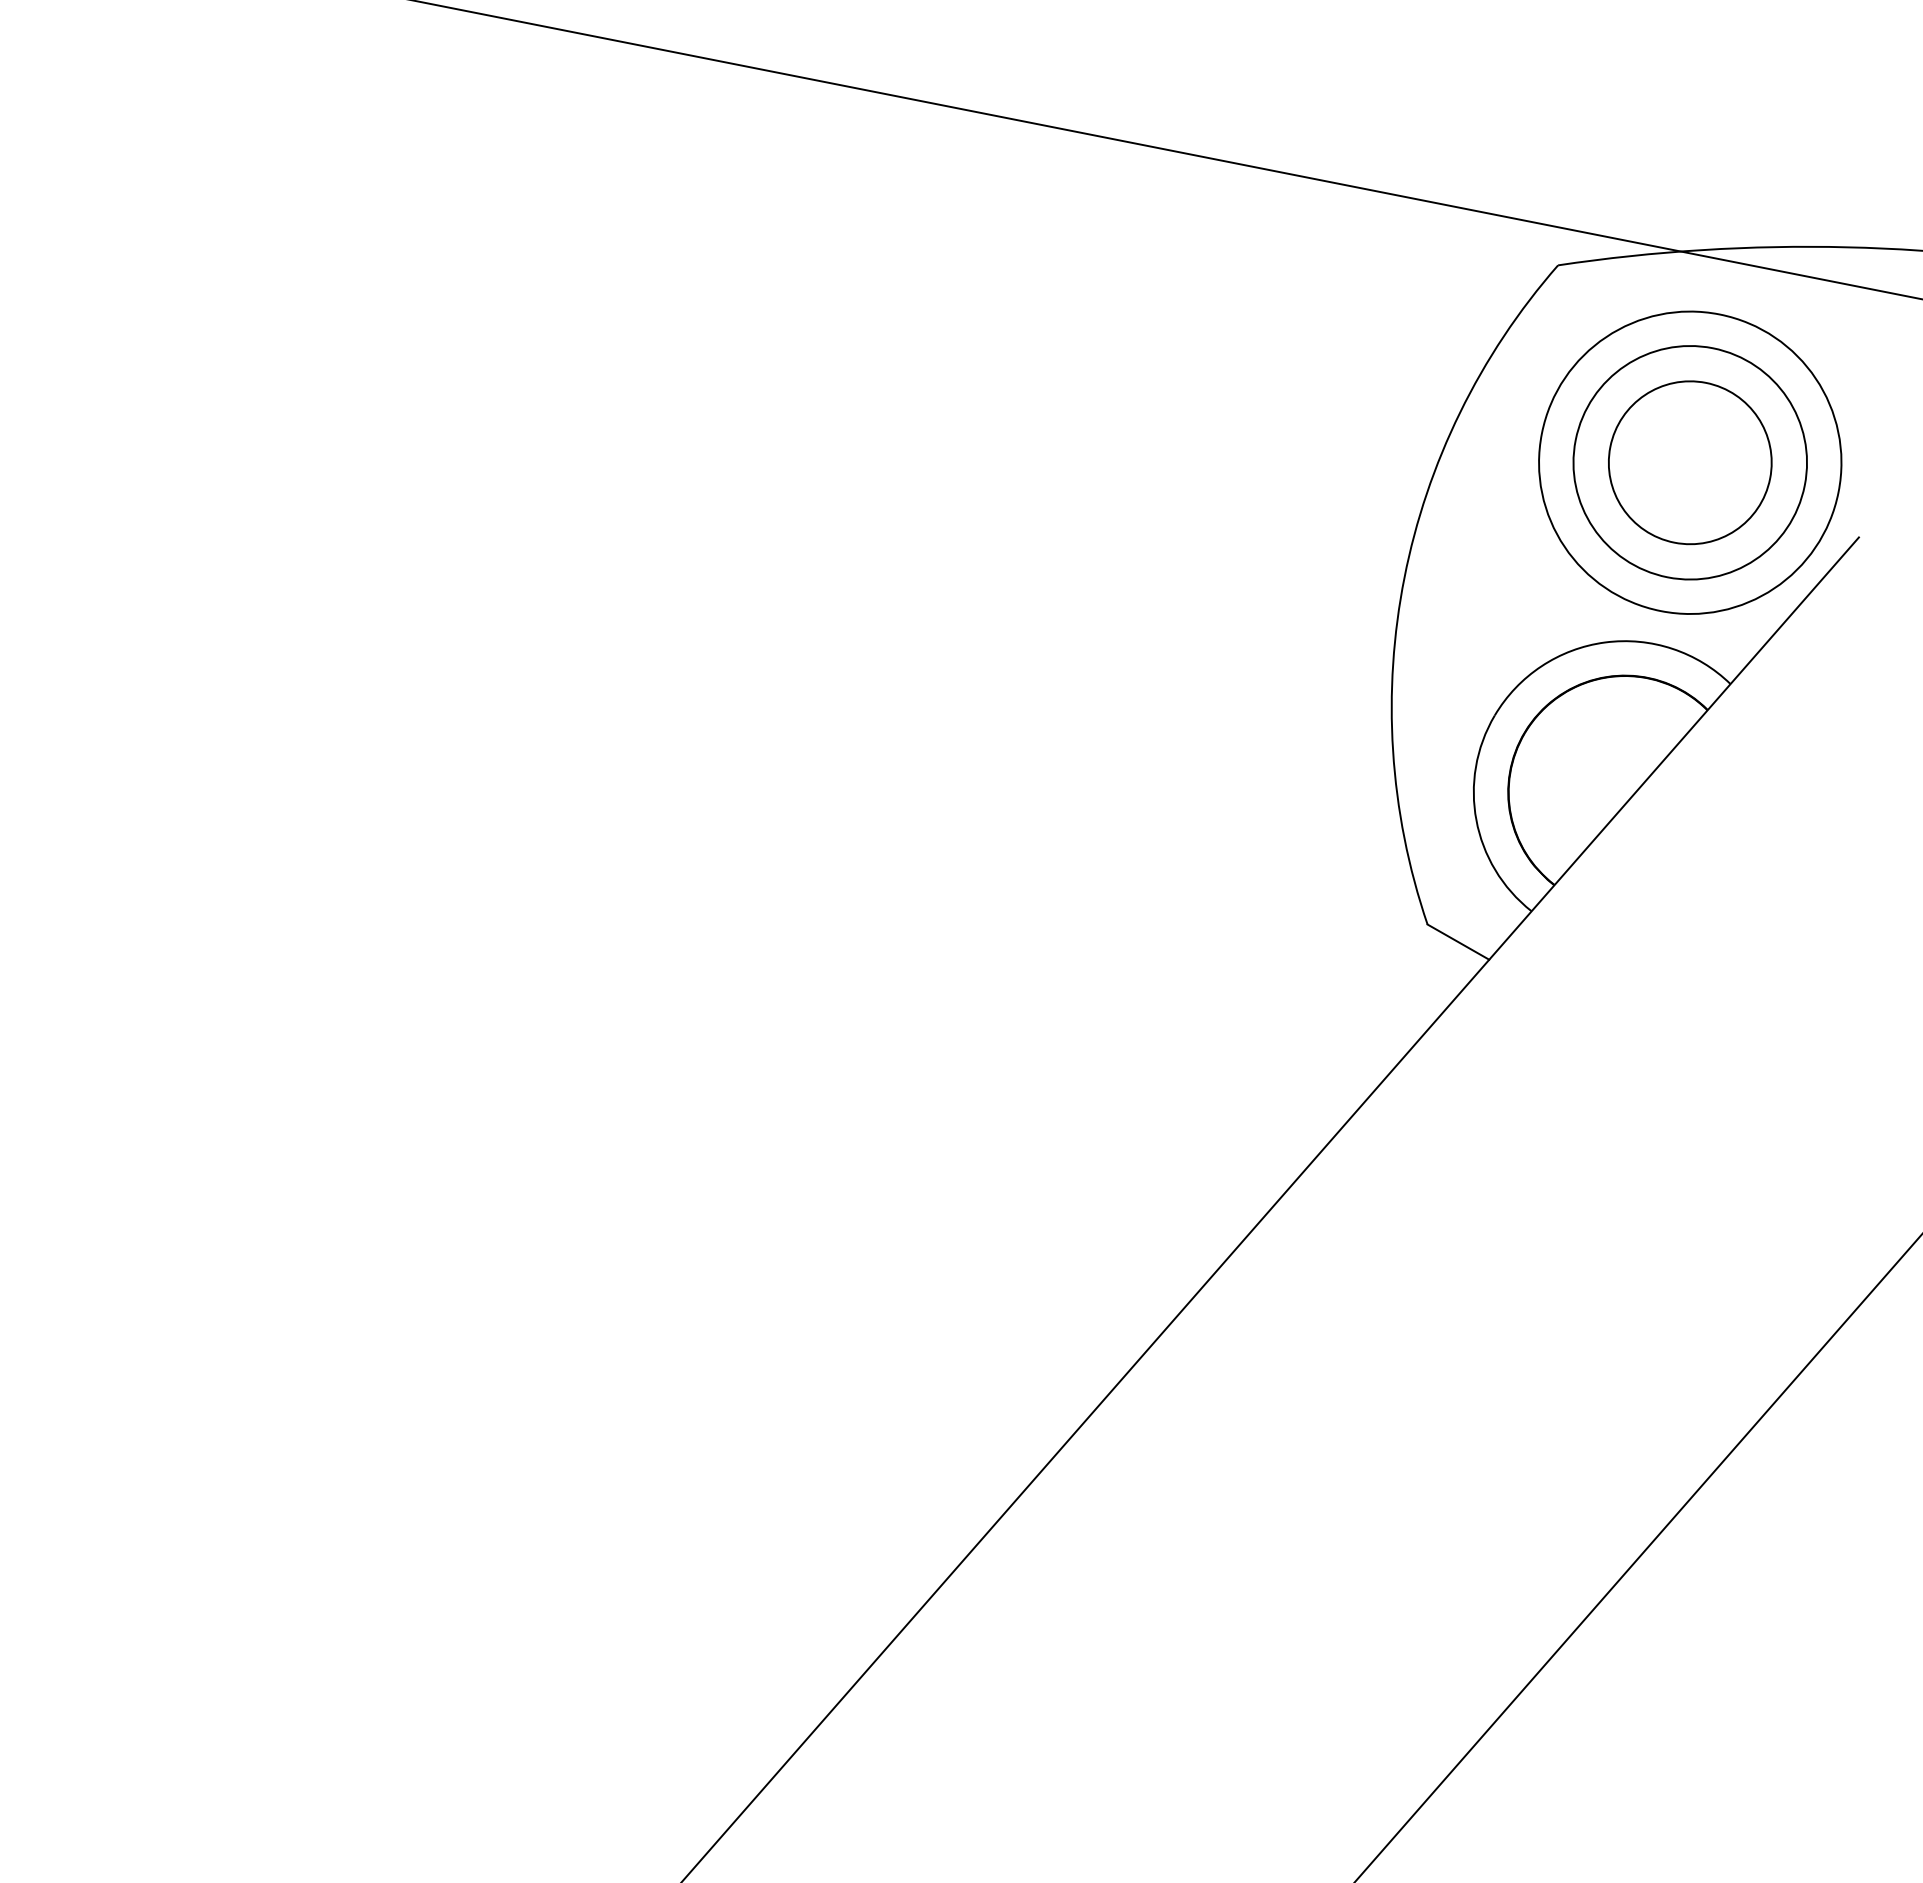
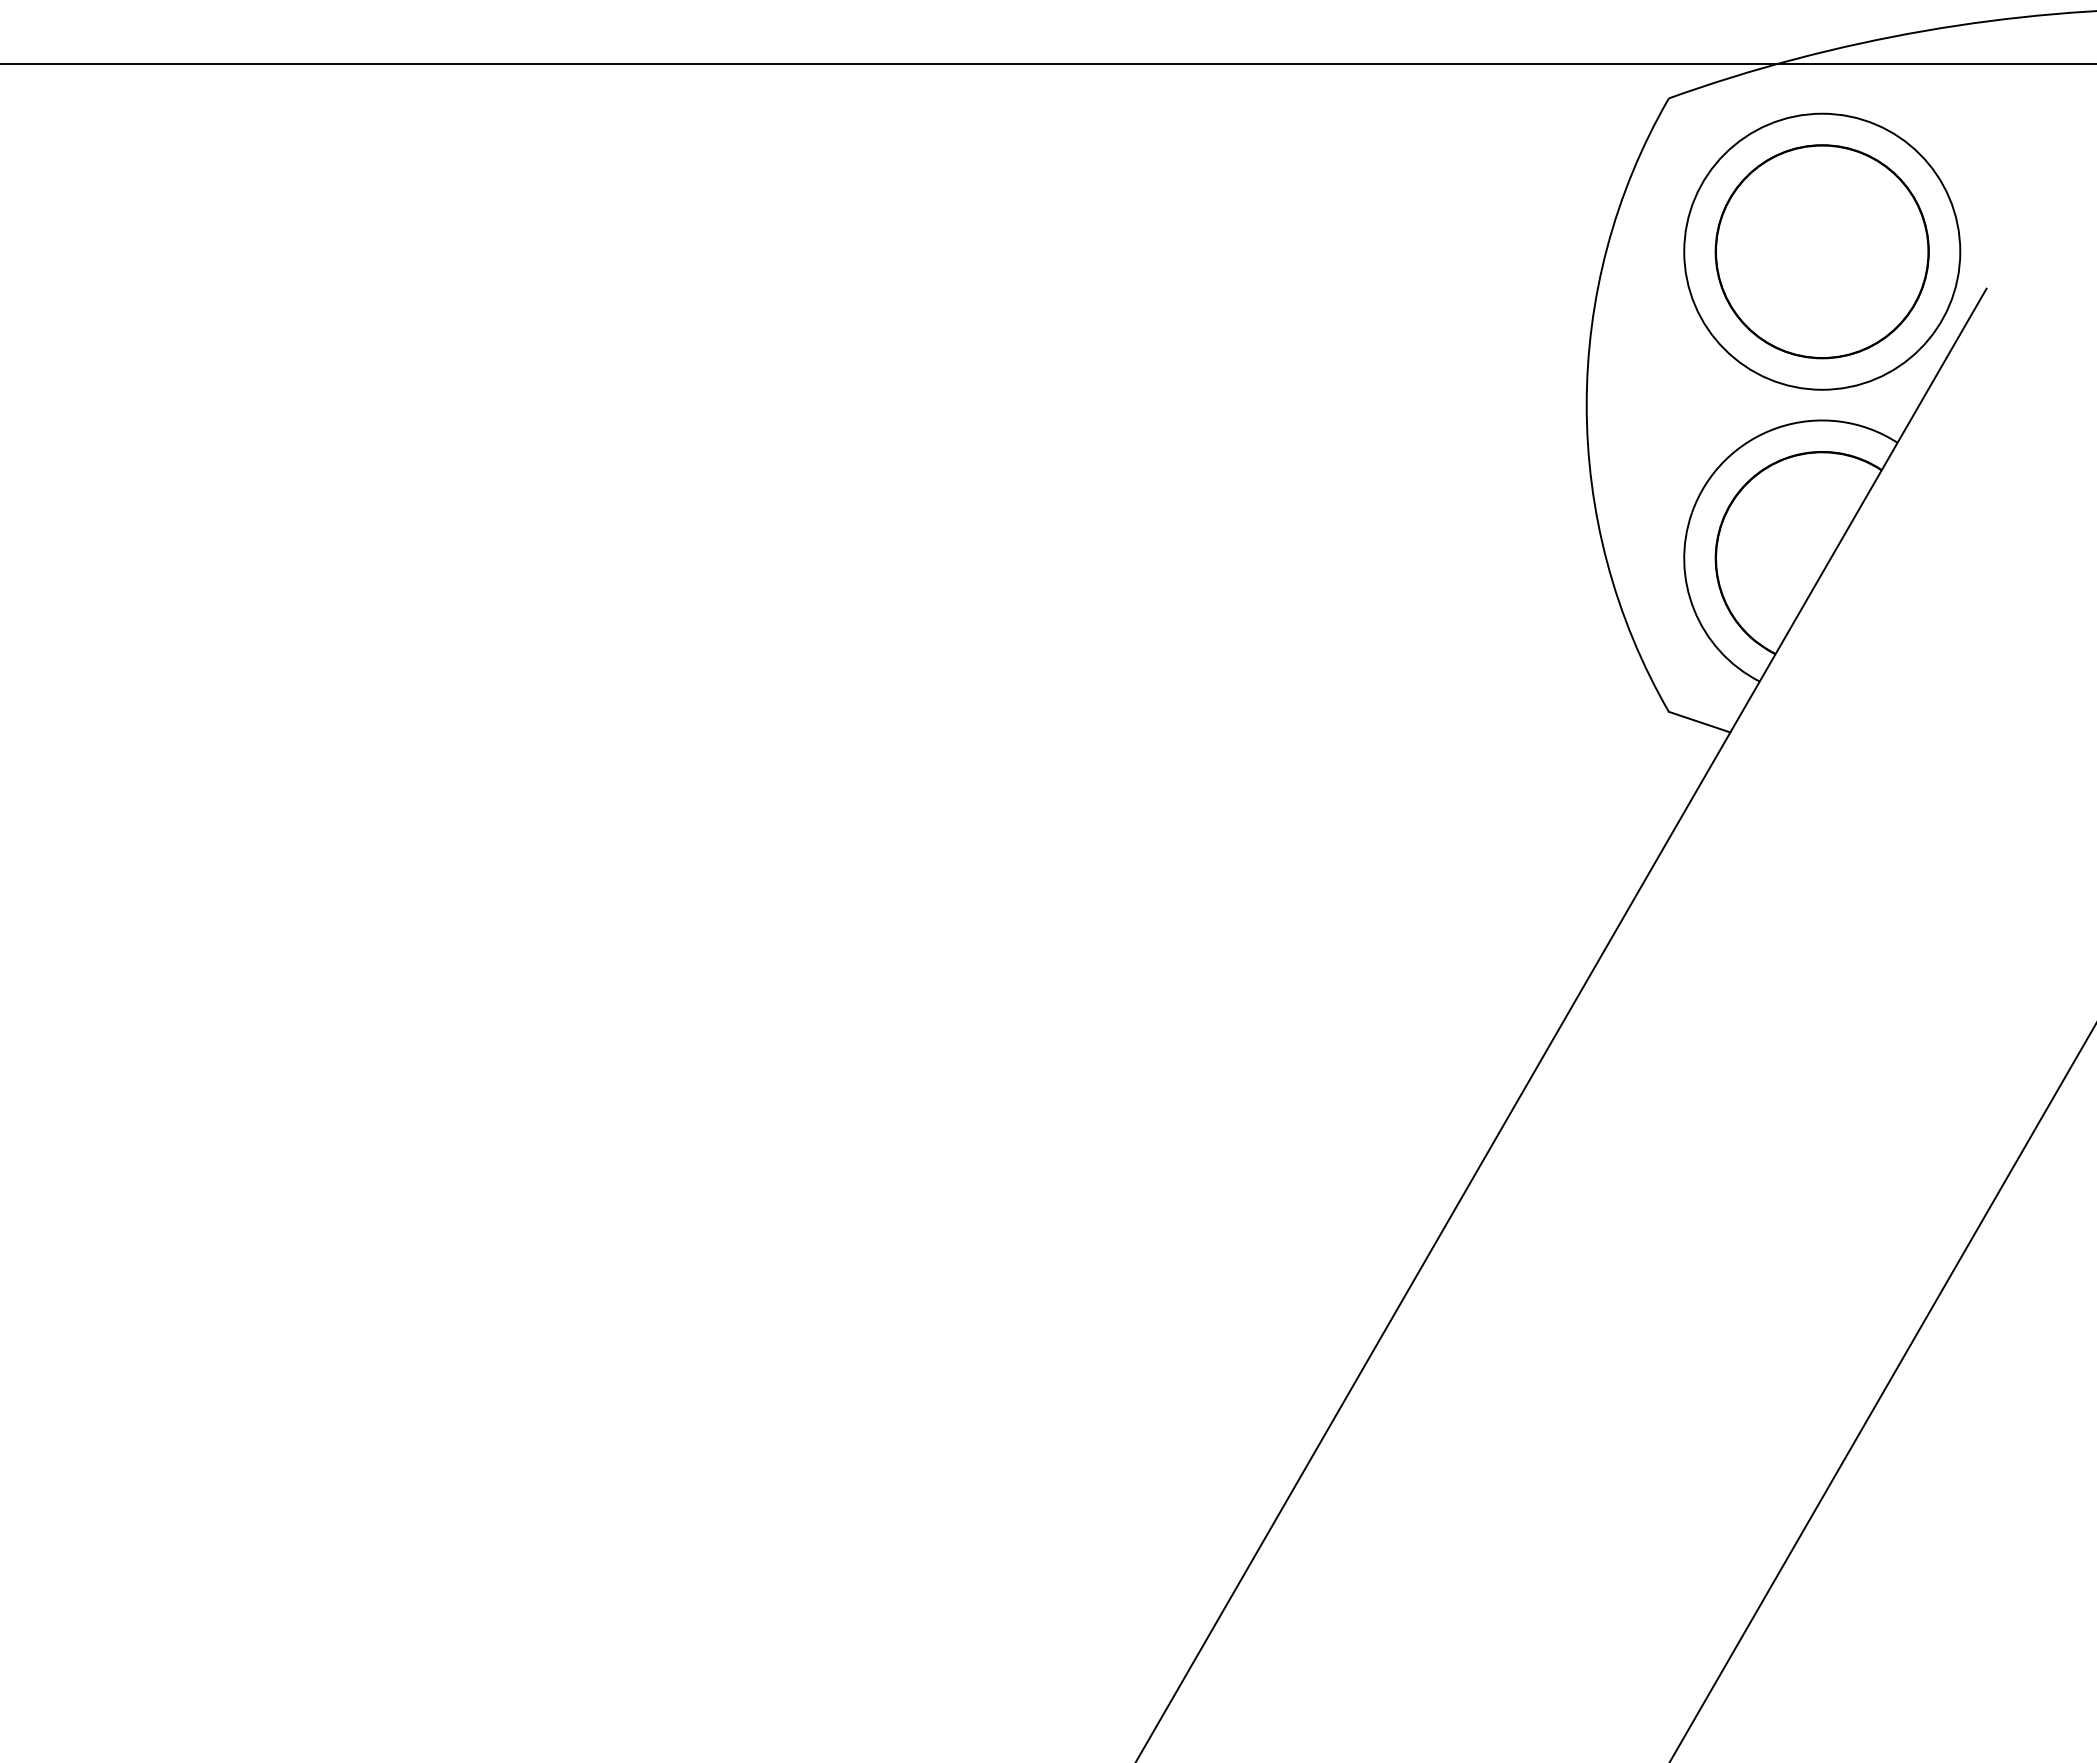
circle: (1690, 462) -> (1822, 251), size x1.43

